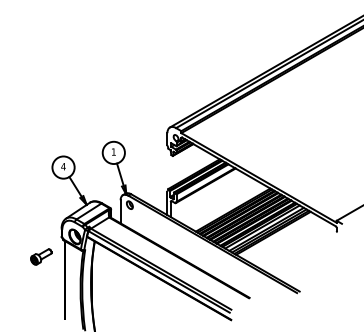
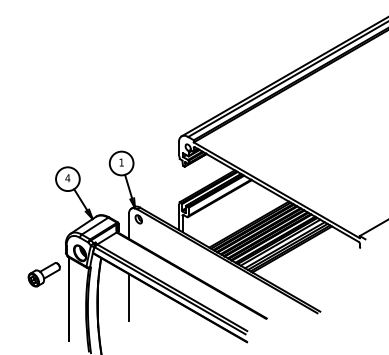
part: (40, 256) -> (43, 274), size x1.43
line: (120, 278) -> (128, 297), added

